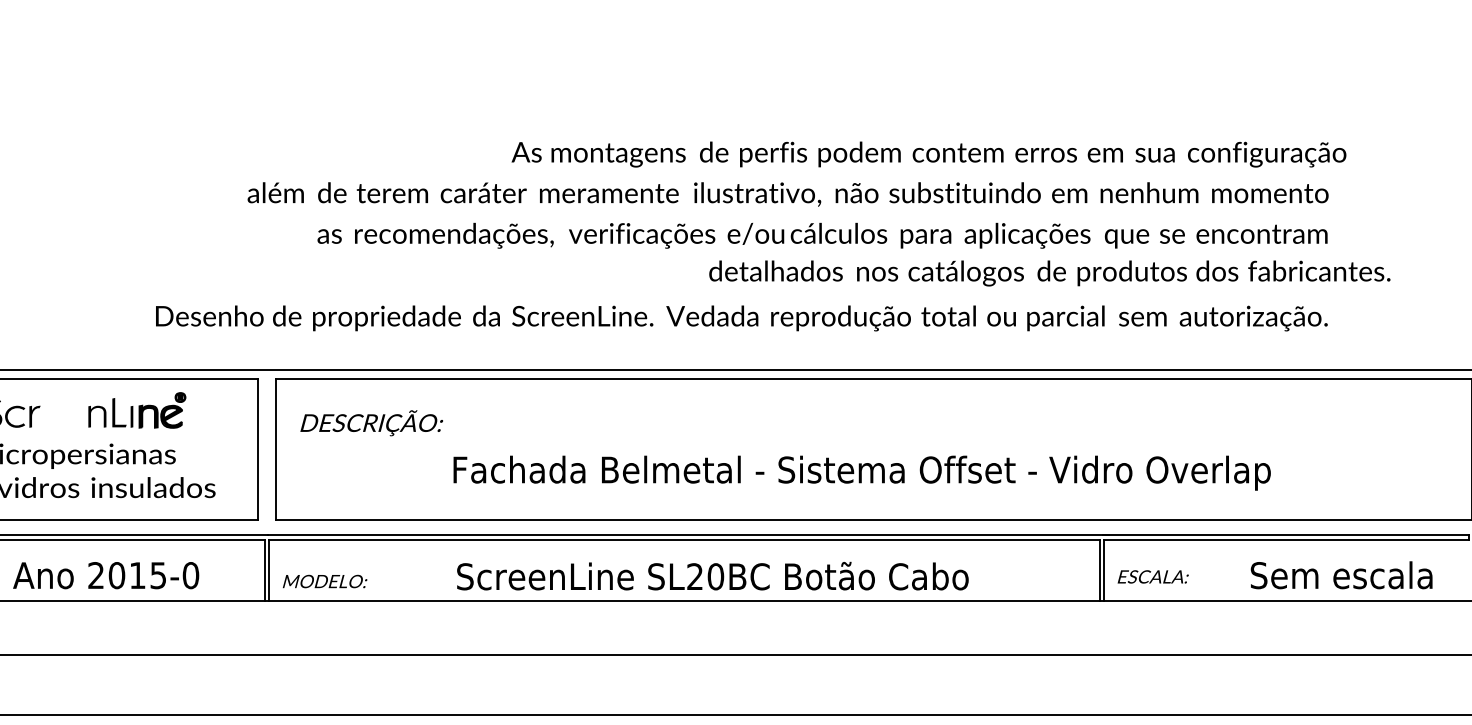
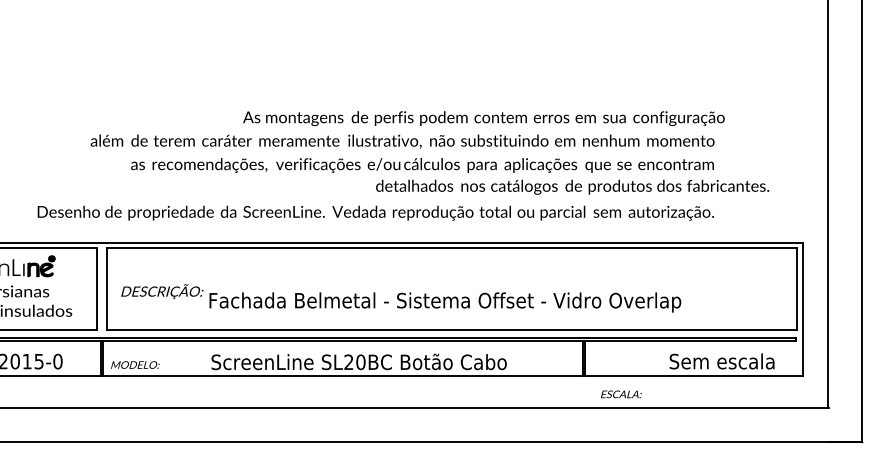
text: (1049, 272) -> (572, 186), moved
text: (372, 422) -> (162, 291), moved
text: (1153, 577) -> (621, 394), moved

